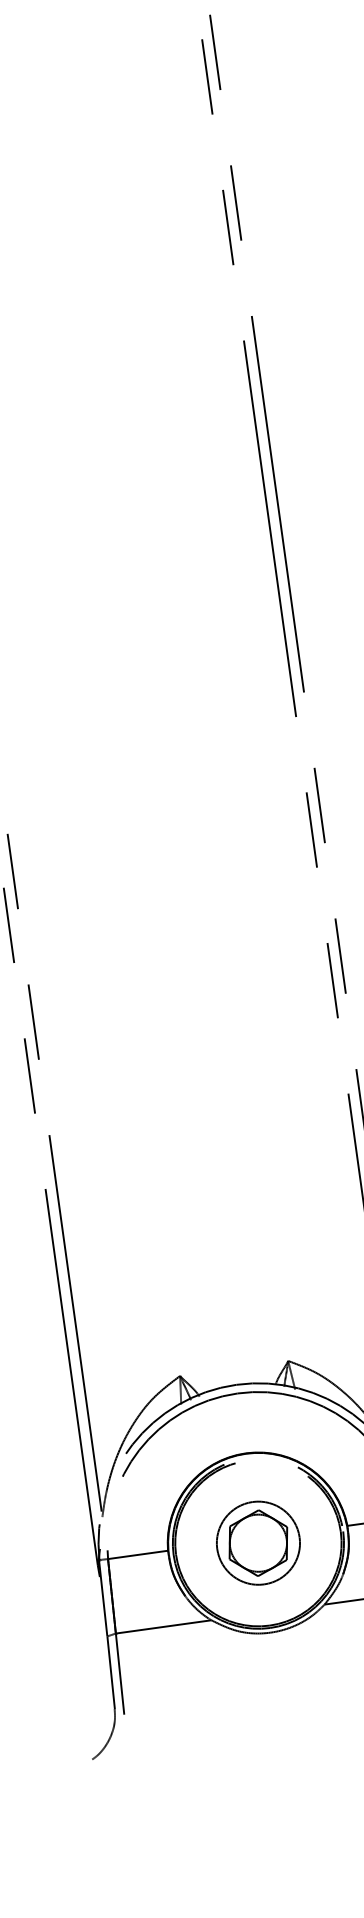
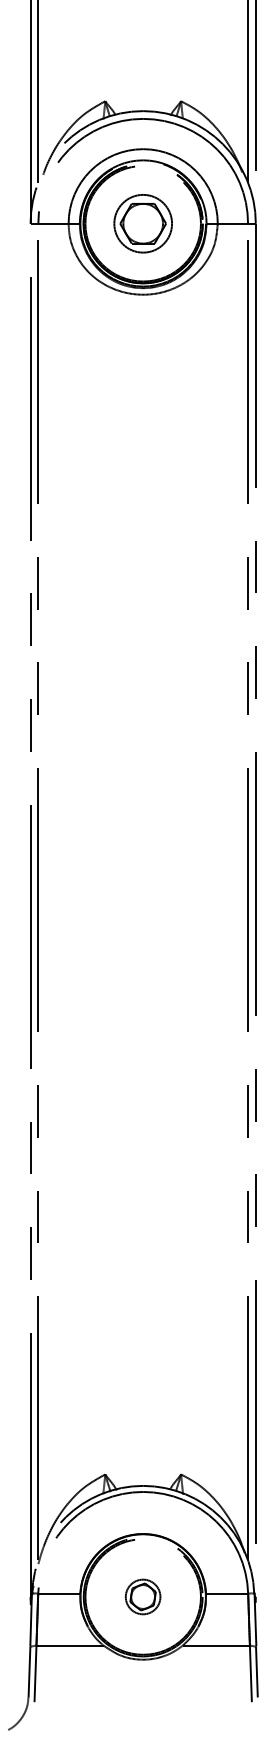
part: (257, 1542) -> (142, 1596), size x0.6

